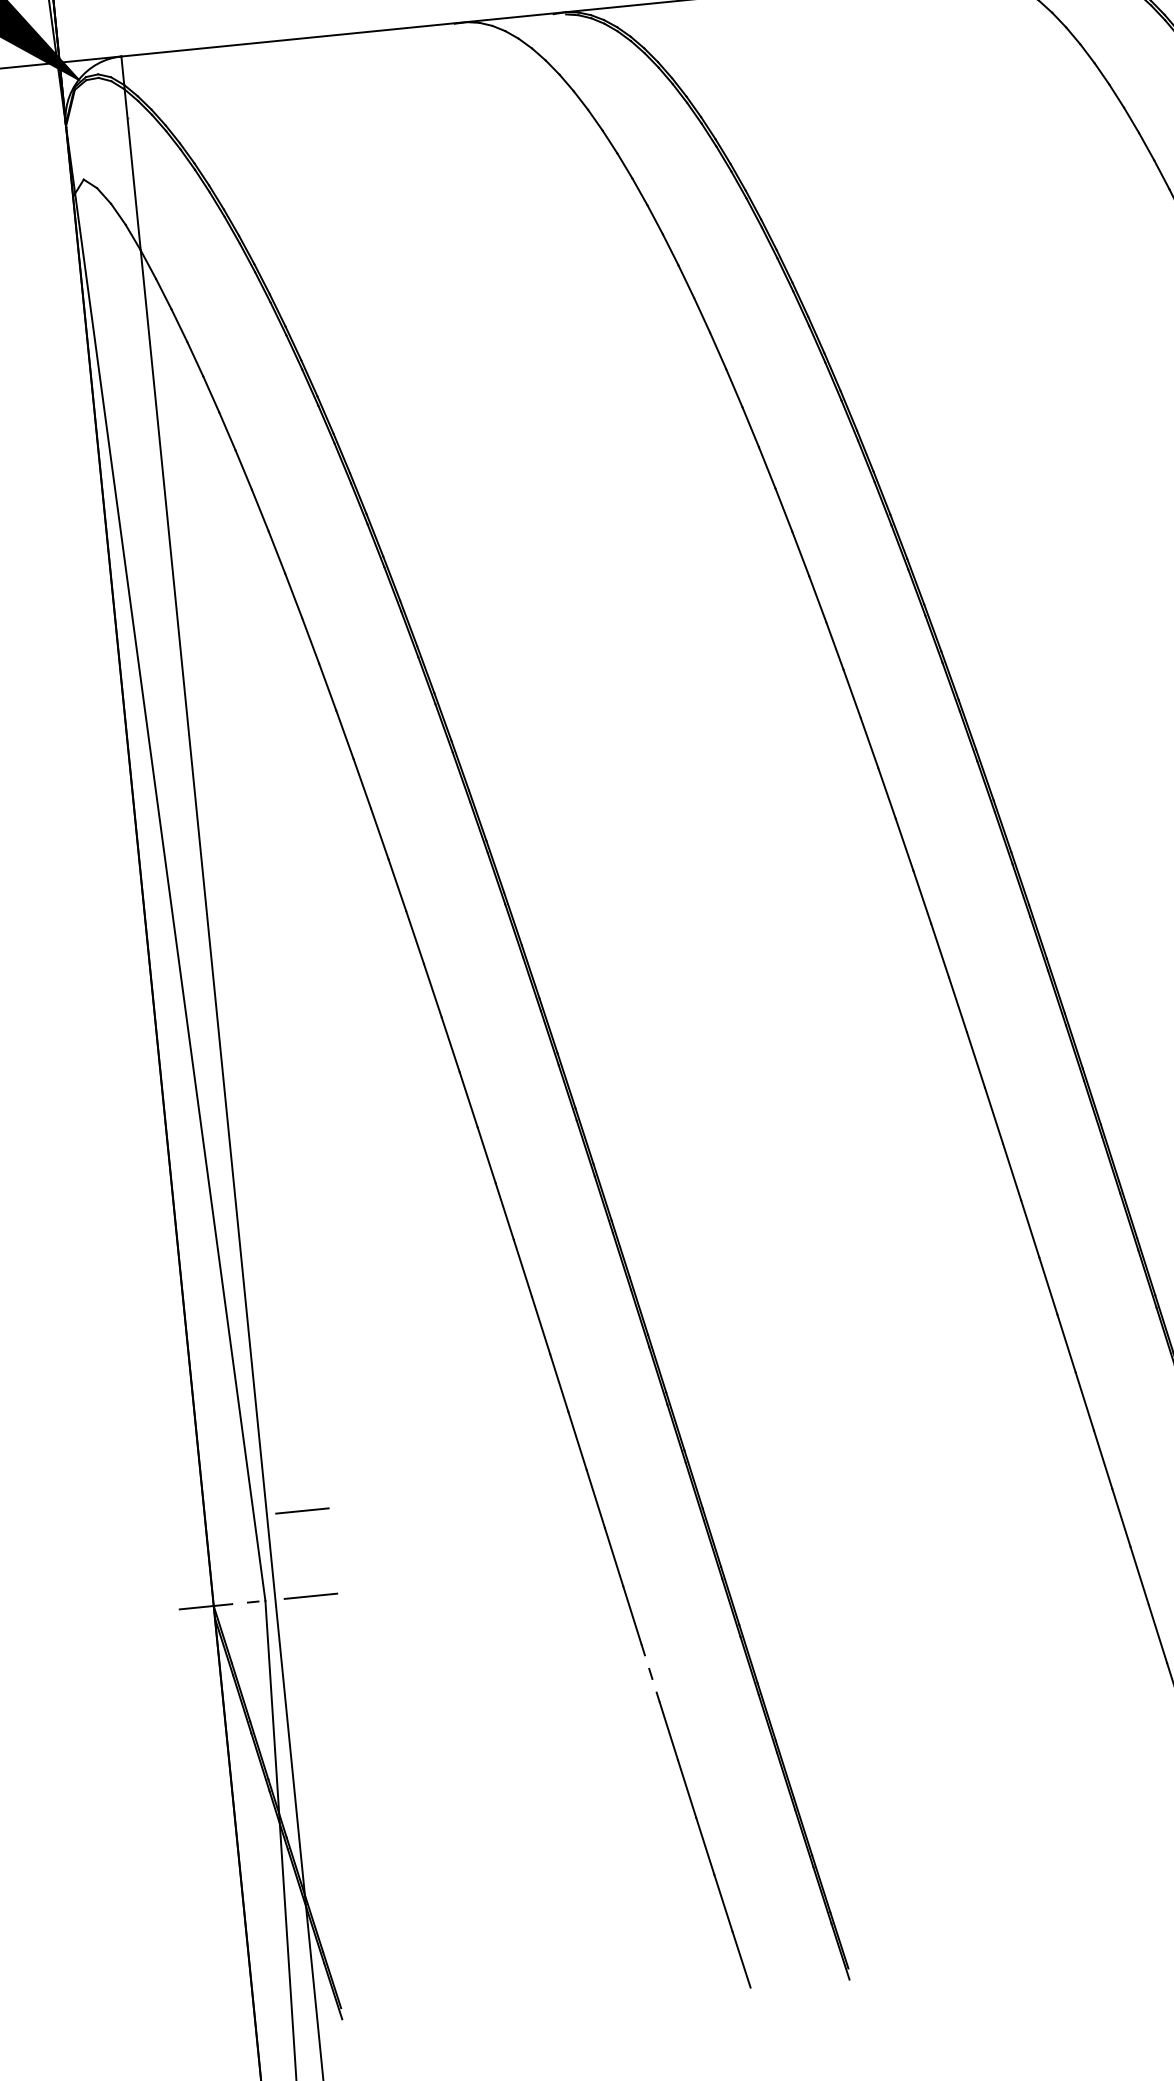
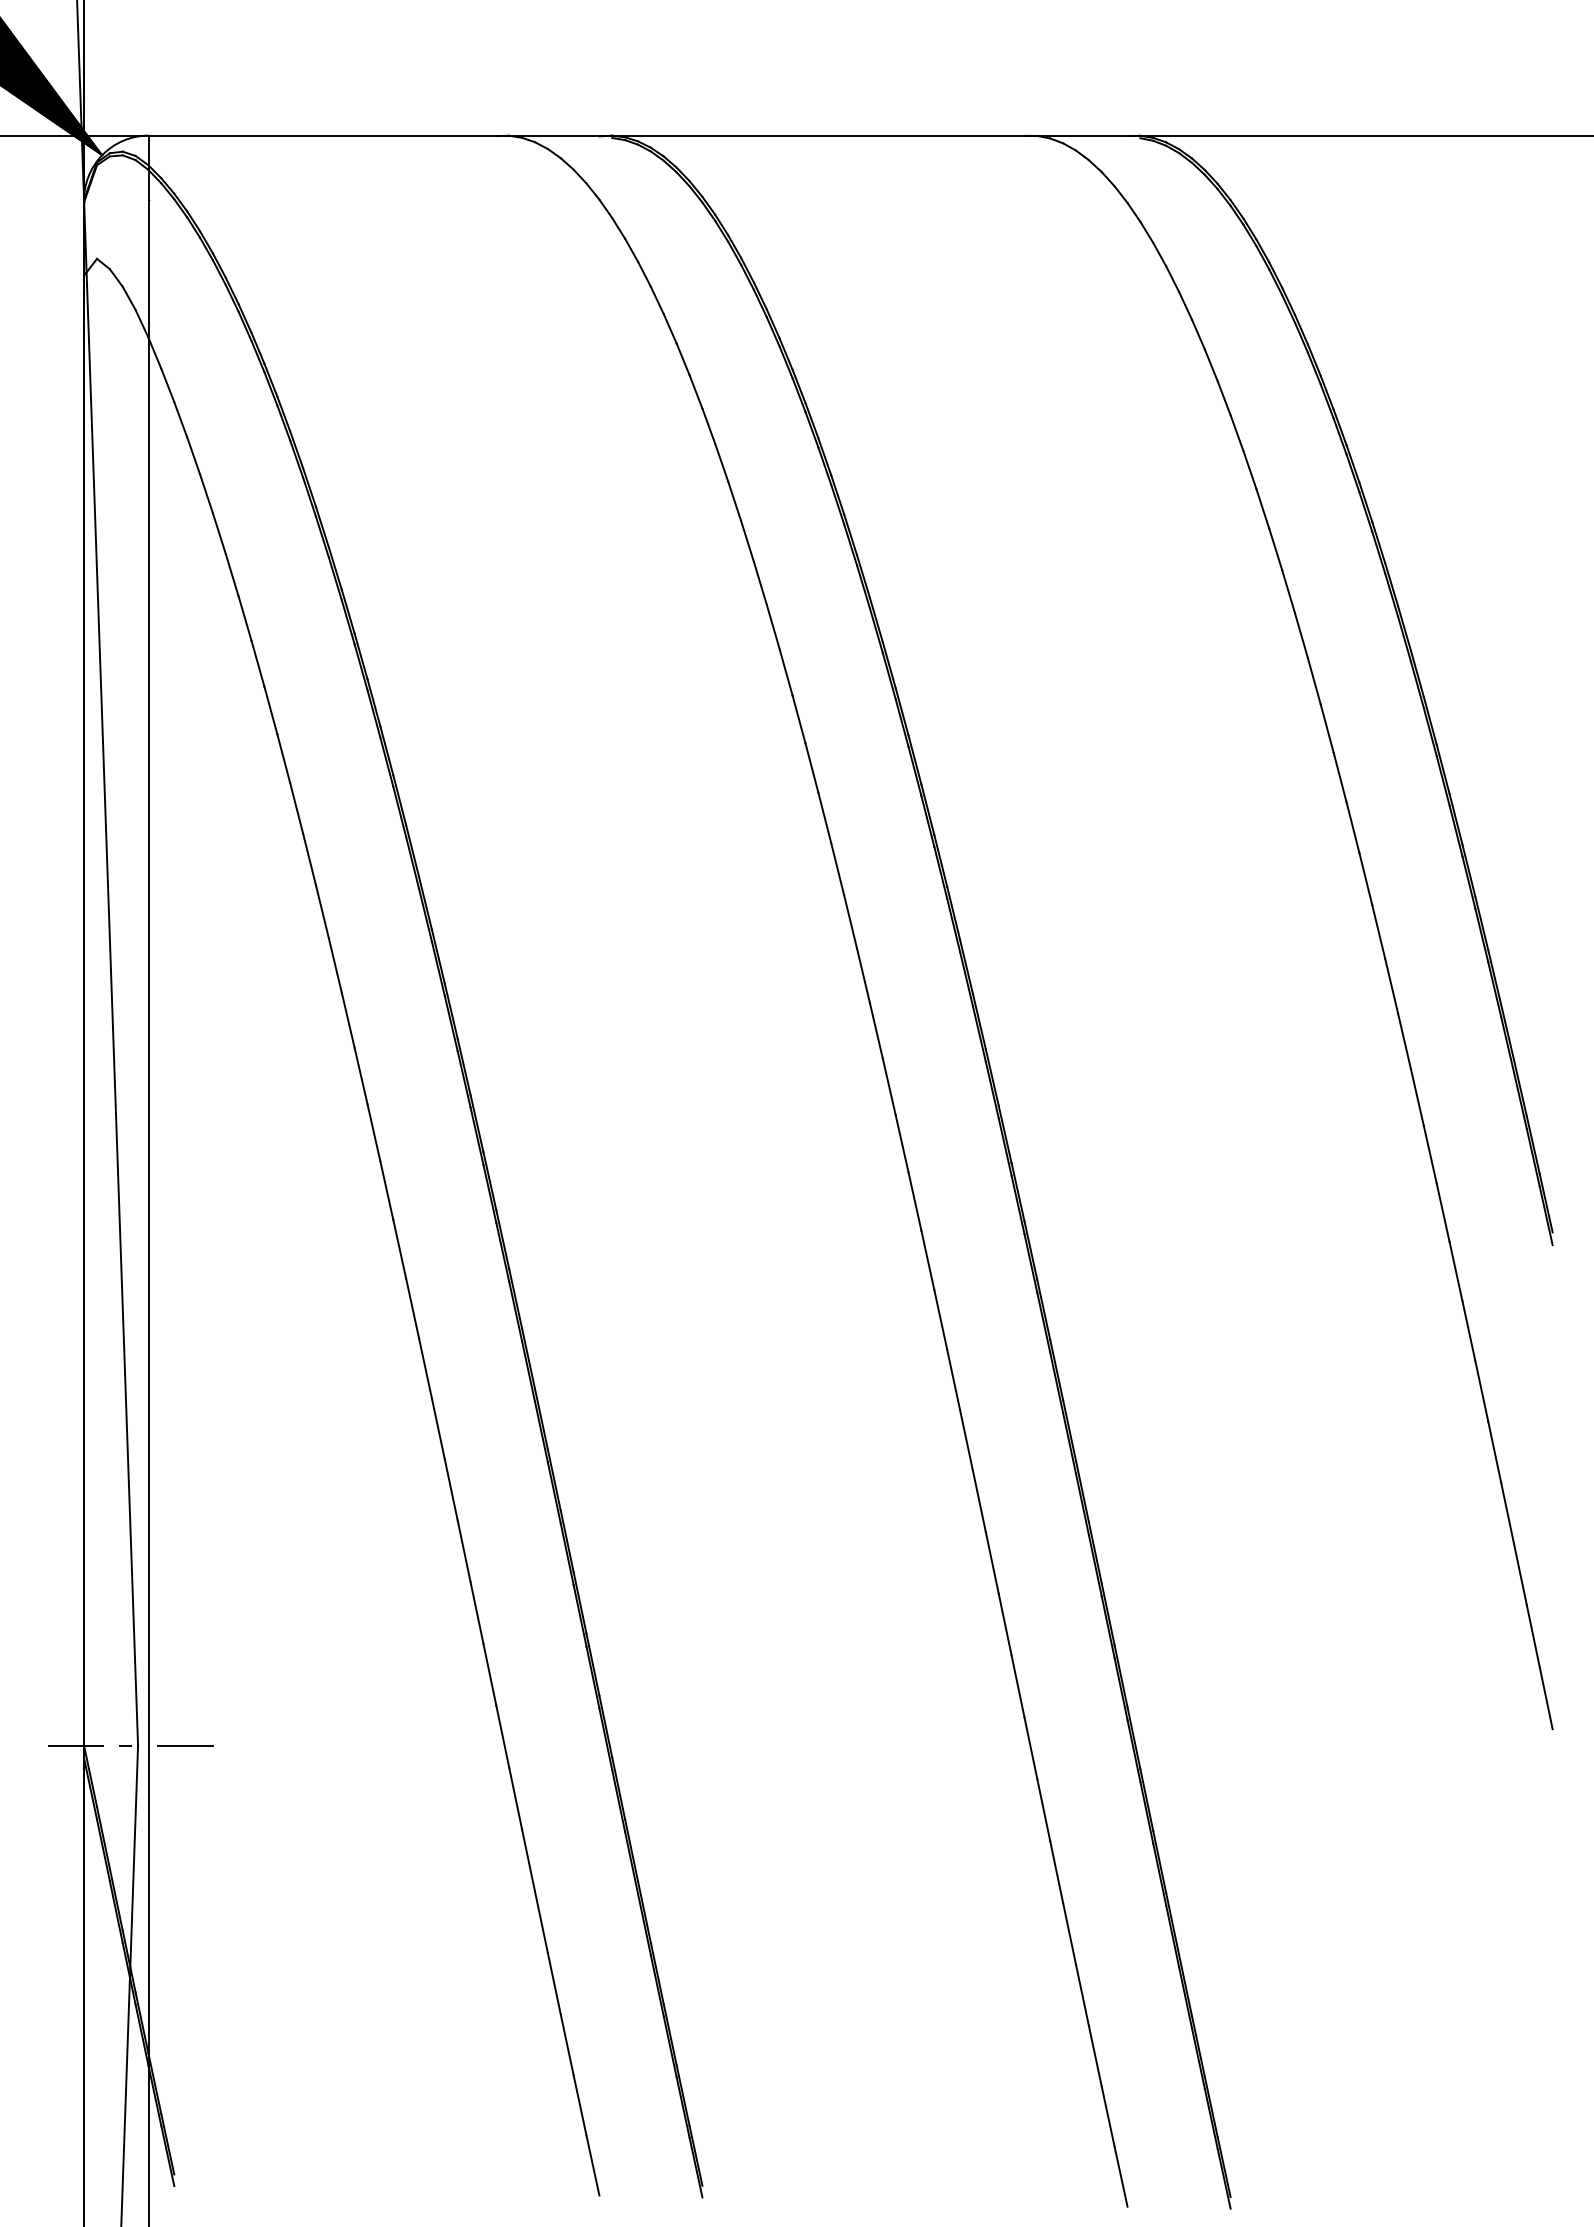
line: (302, 1510) -> (185, 1656), removed
line: (650, 1673) -> (528, 1860), dashed -> solid

